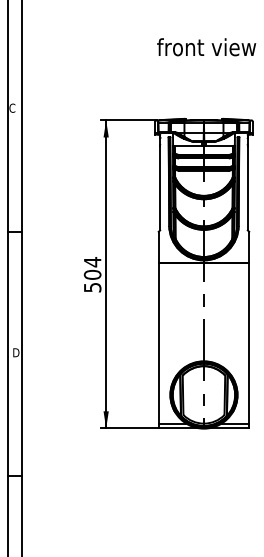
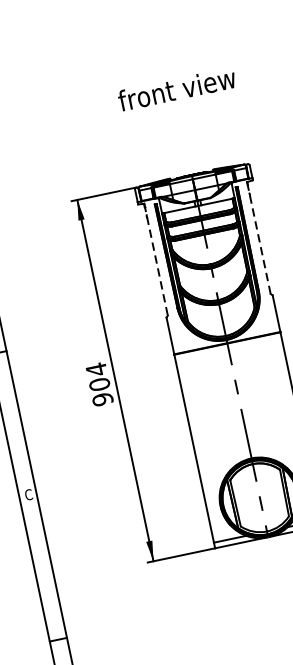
line: (160, 182) -> (156, 259), solid -> dashed
line: (247, 182) -> (258, 237), solid -> dashed
text: (92, 287) -> (102, 399), 504 -> 904
text: (15, 352) -> (28, 494), D -> C

